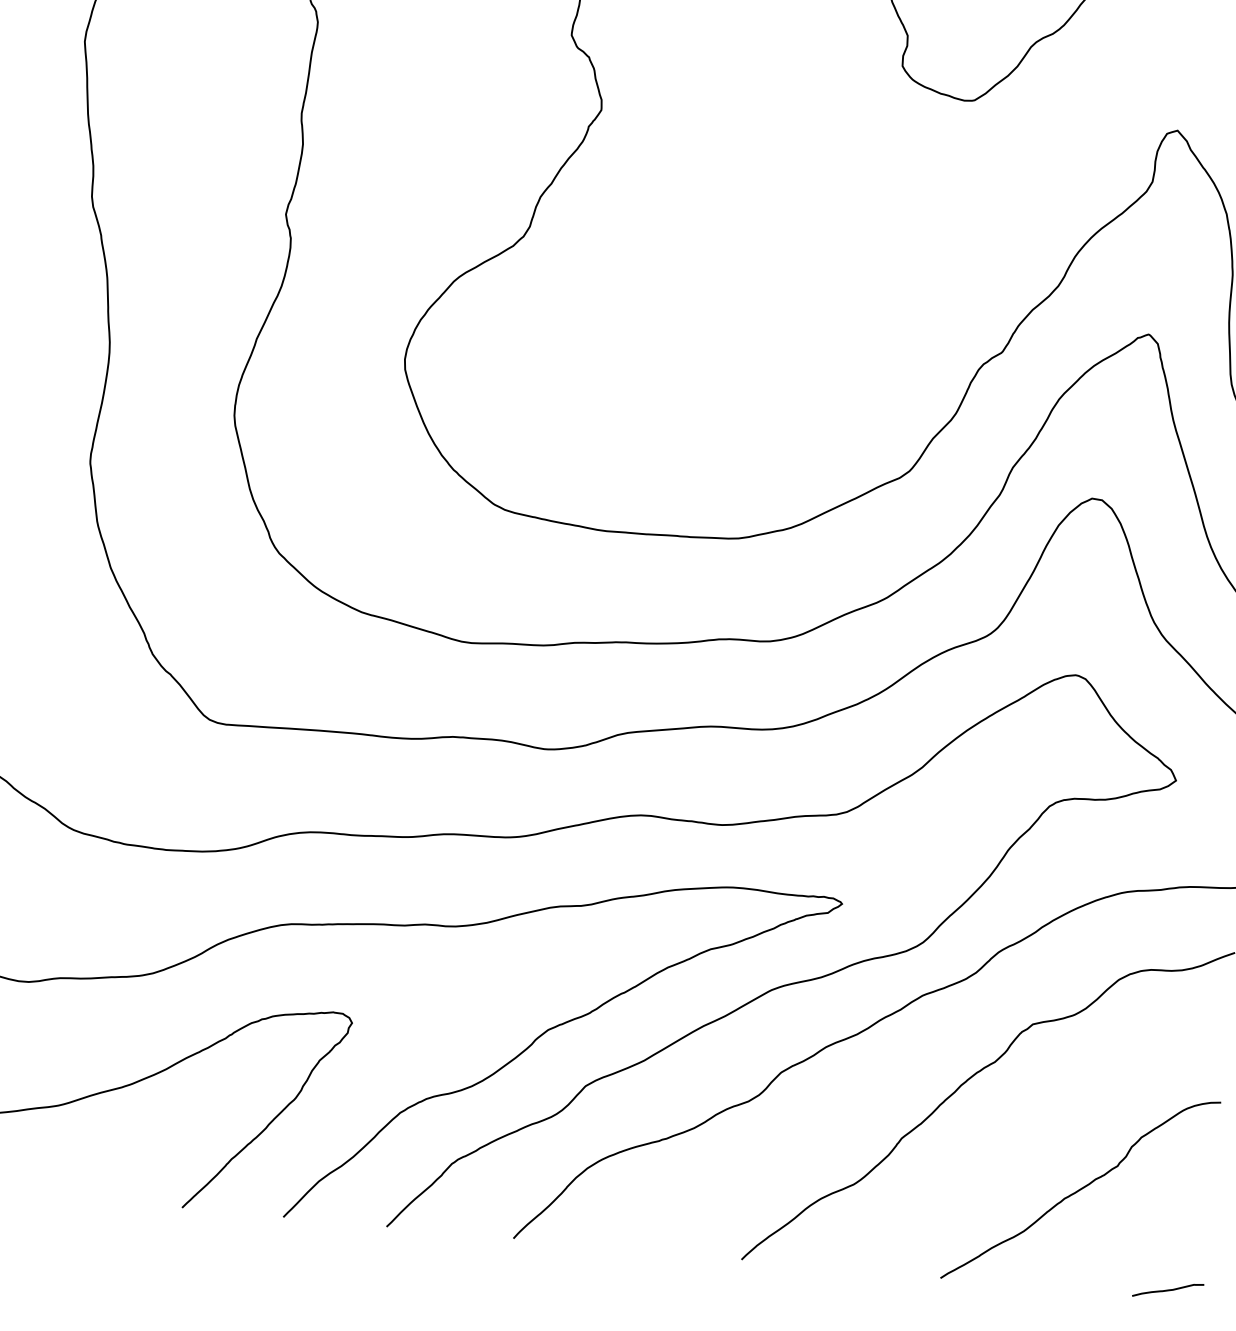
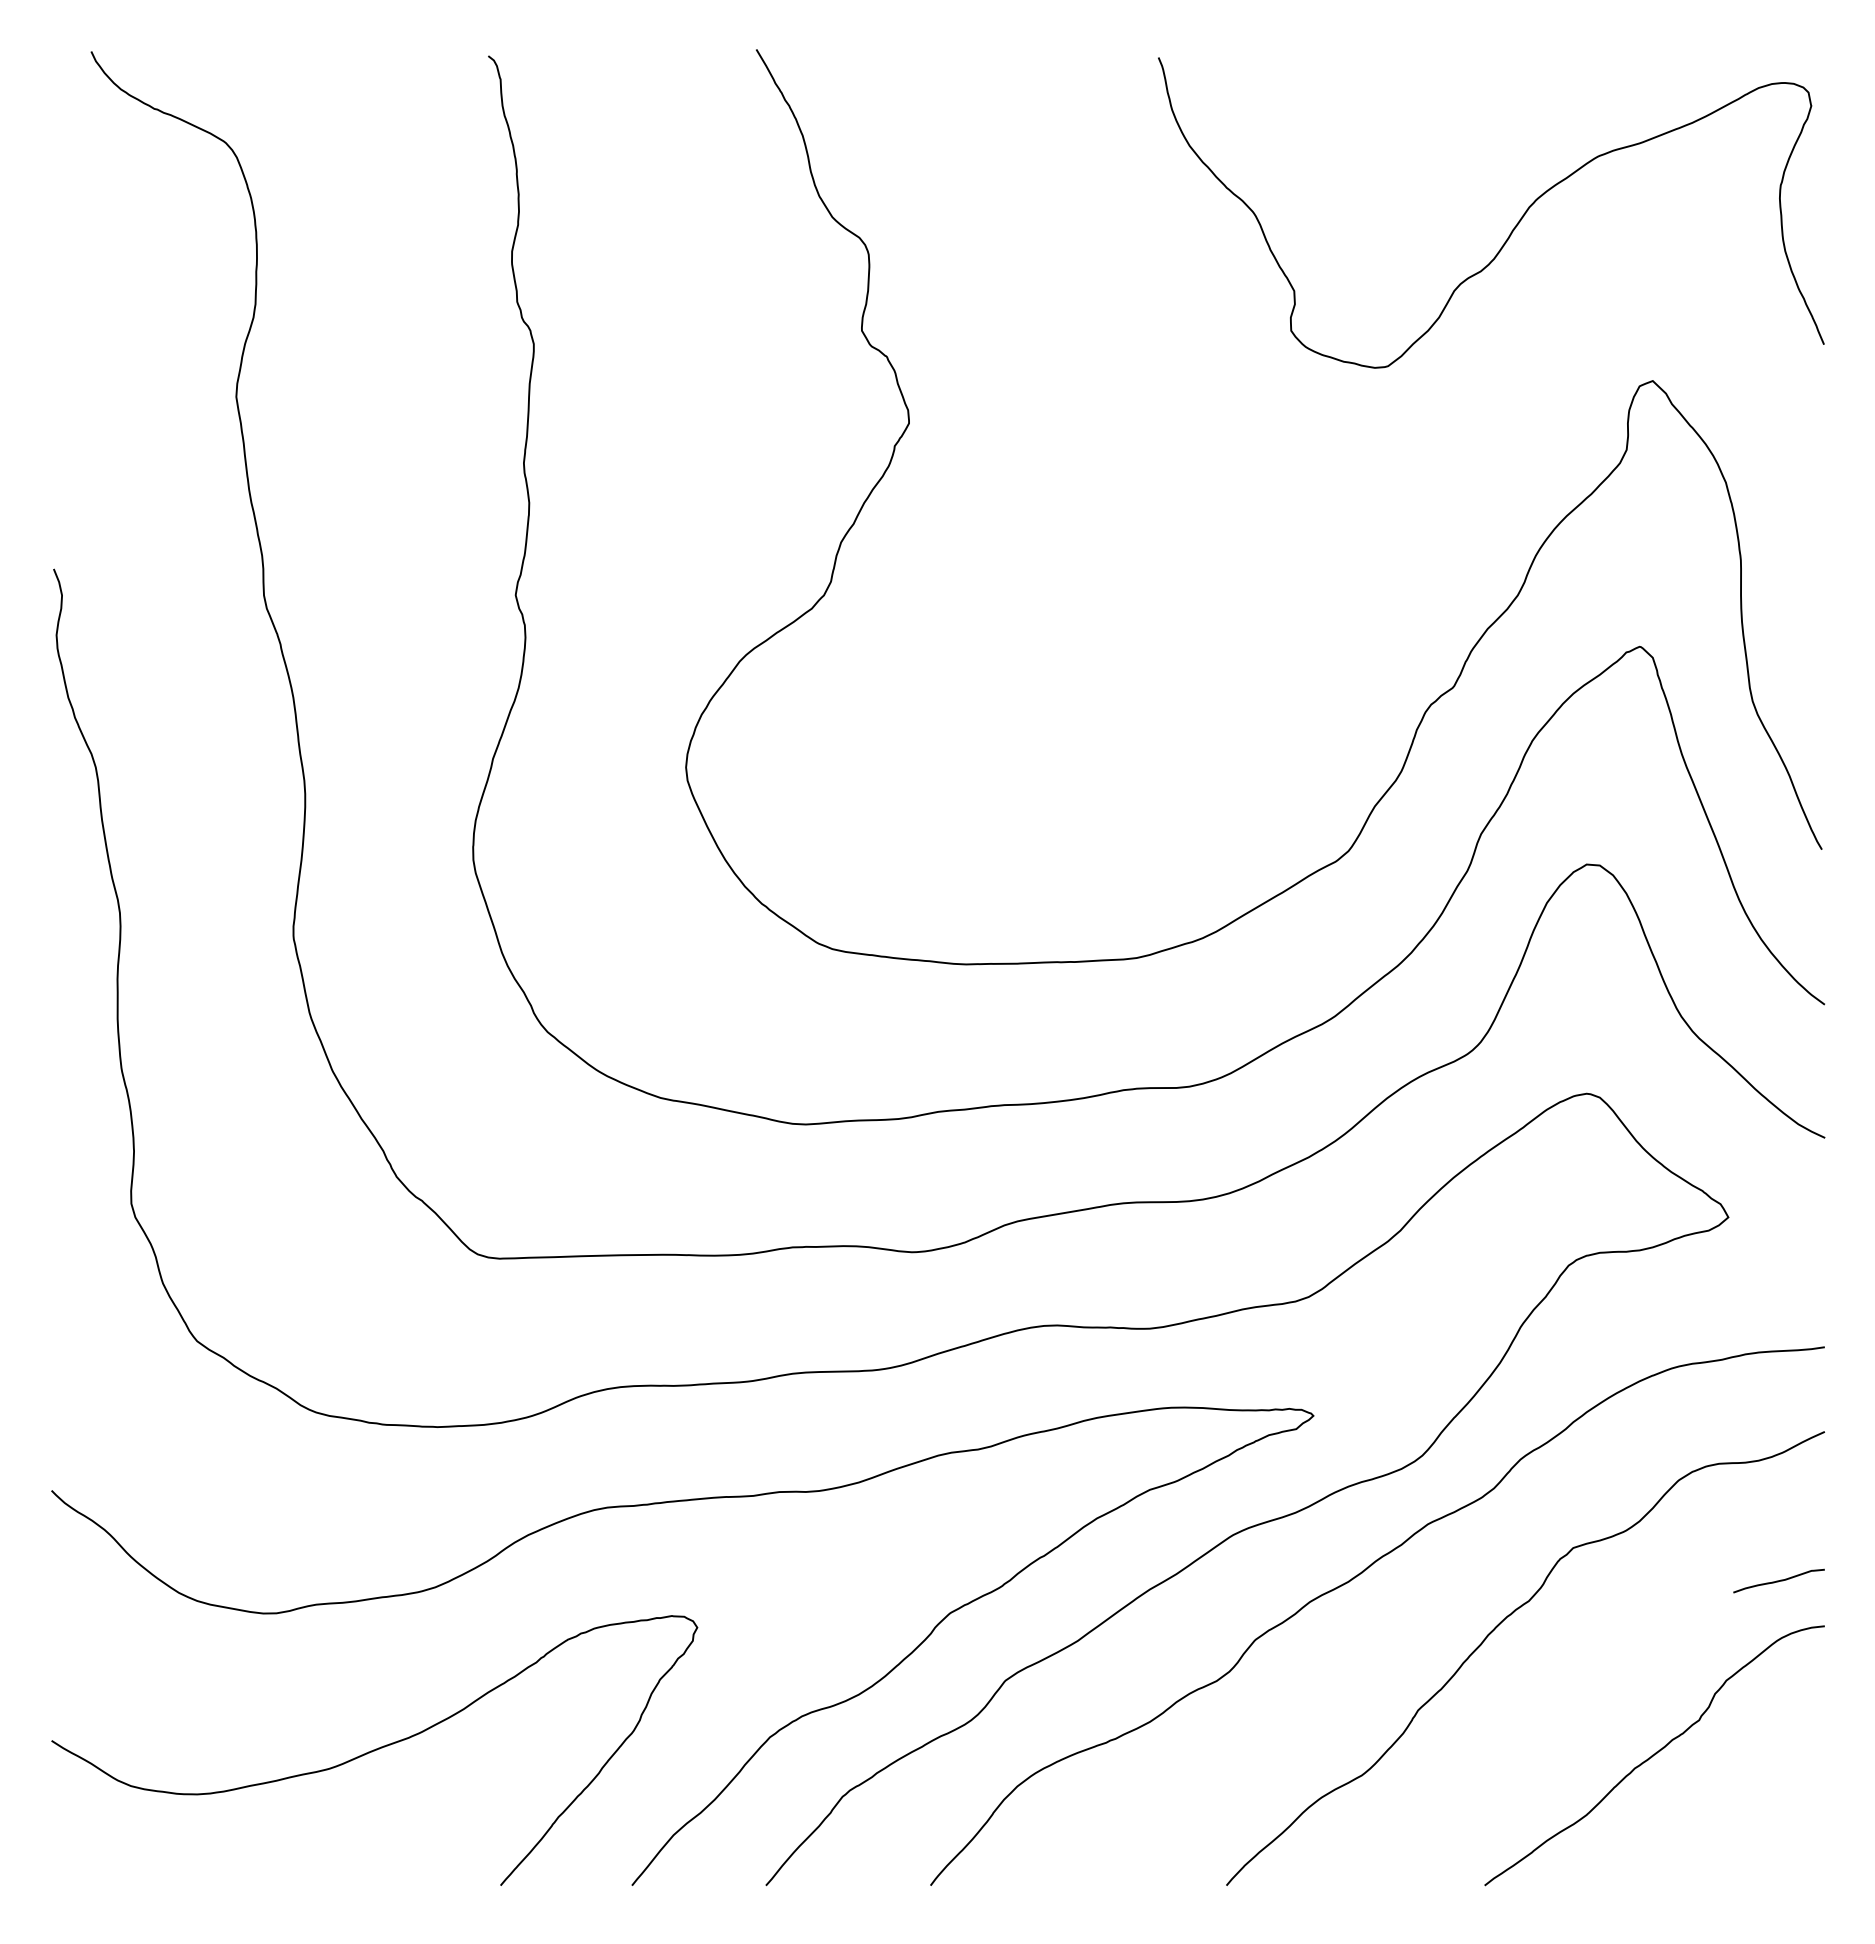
curve: (1167, 1289) -> (1778, 1580), moved

